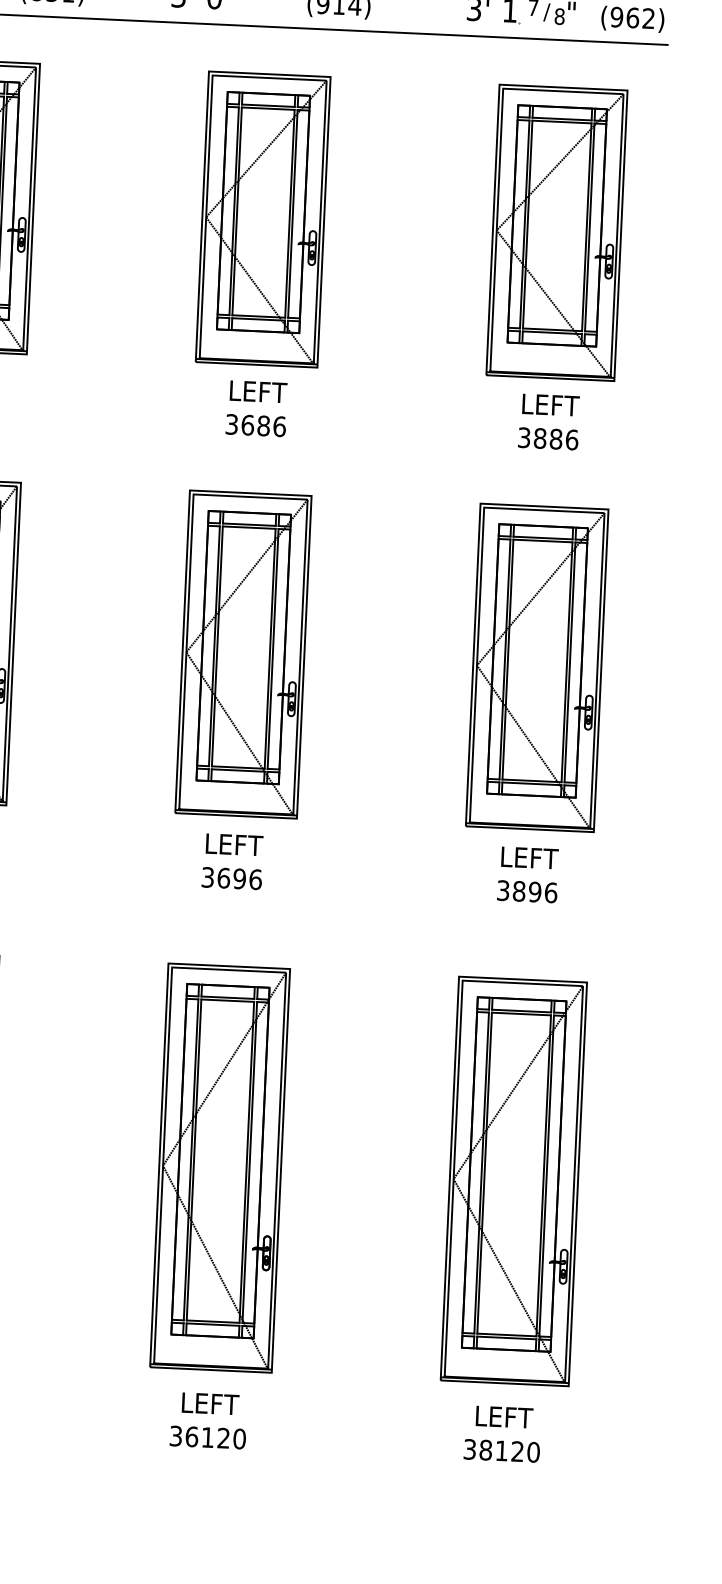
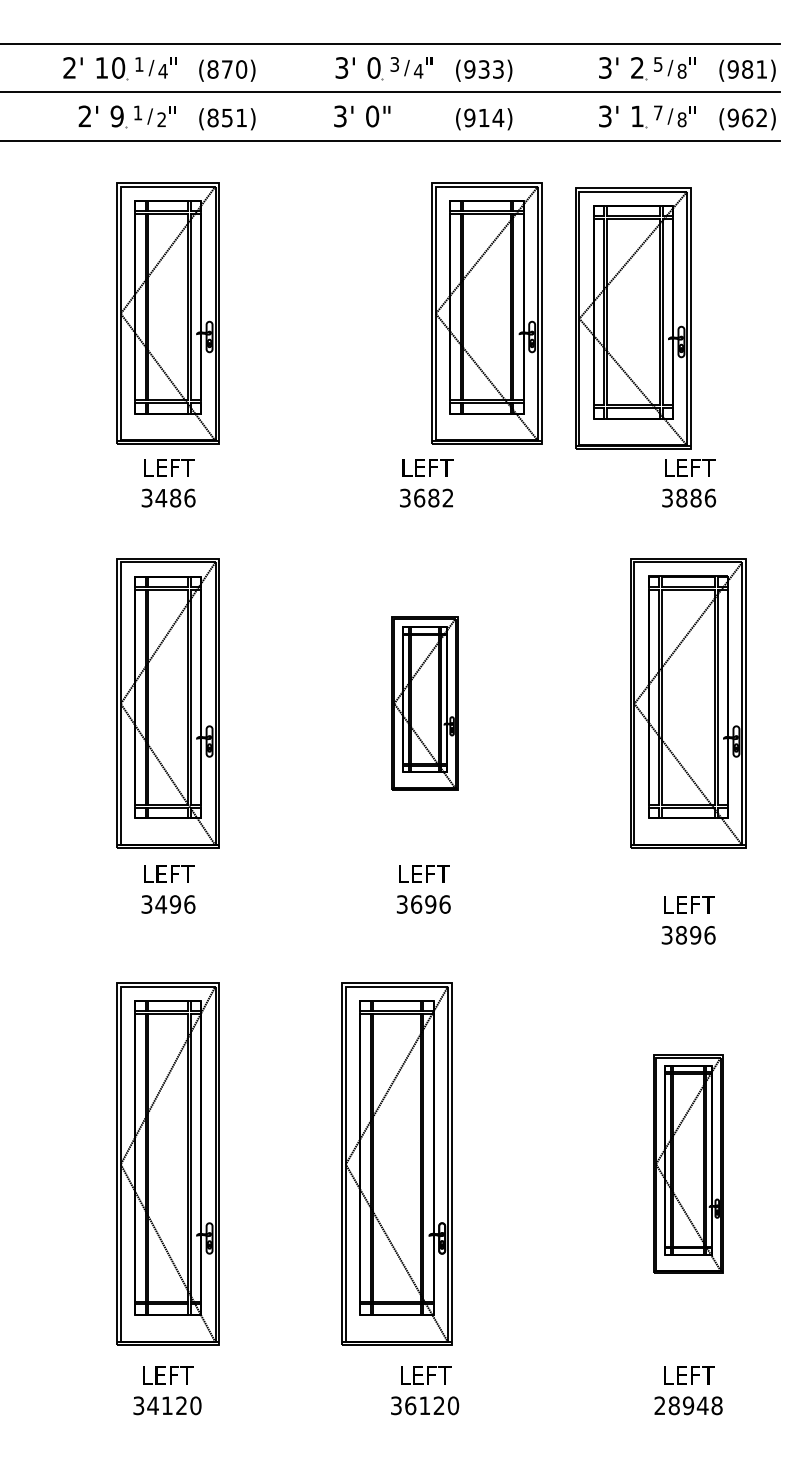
part: (262, 219) -> (486, 313), moved
part: (557, 232) -> (633, 318), moved
text: (278, 425) -> (447, 497), 3686 -> 3682
part: (242, 654) -> (424, 703), size x0.6
text: (527, 875) -> (688, 920), moved
part: (219, 1167) -> (396, 1163), moved
part: (513, 1180) -> (688, 1163), size x0.6
text: (501, 1450) -> (688, 1405), 38120 -> 28948

